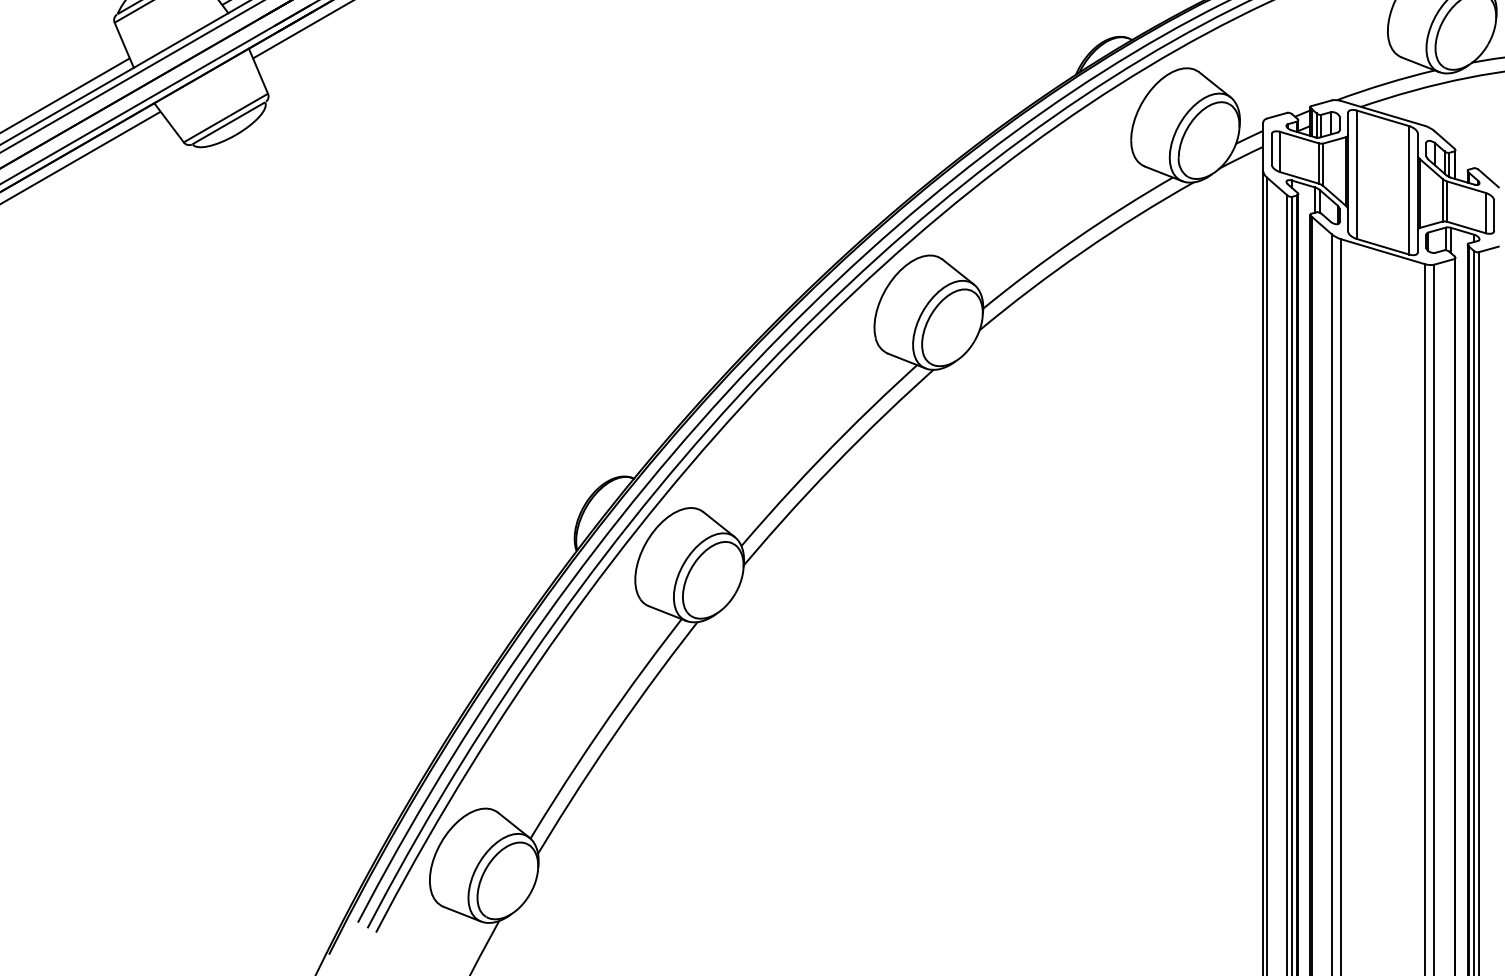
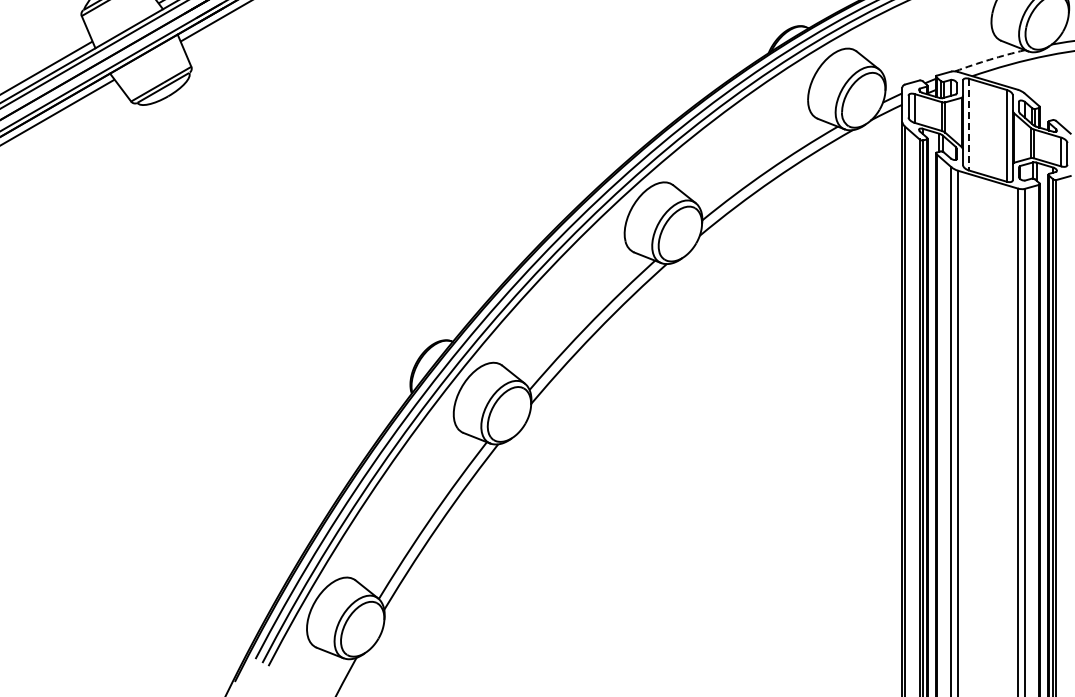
arc: (1385, 83) -> (989, 59), solid -> dashed
line: (1357, 174) -> (969, 124), solid -> dashed

